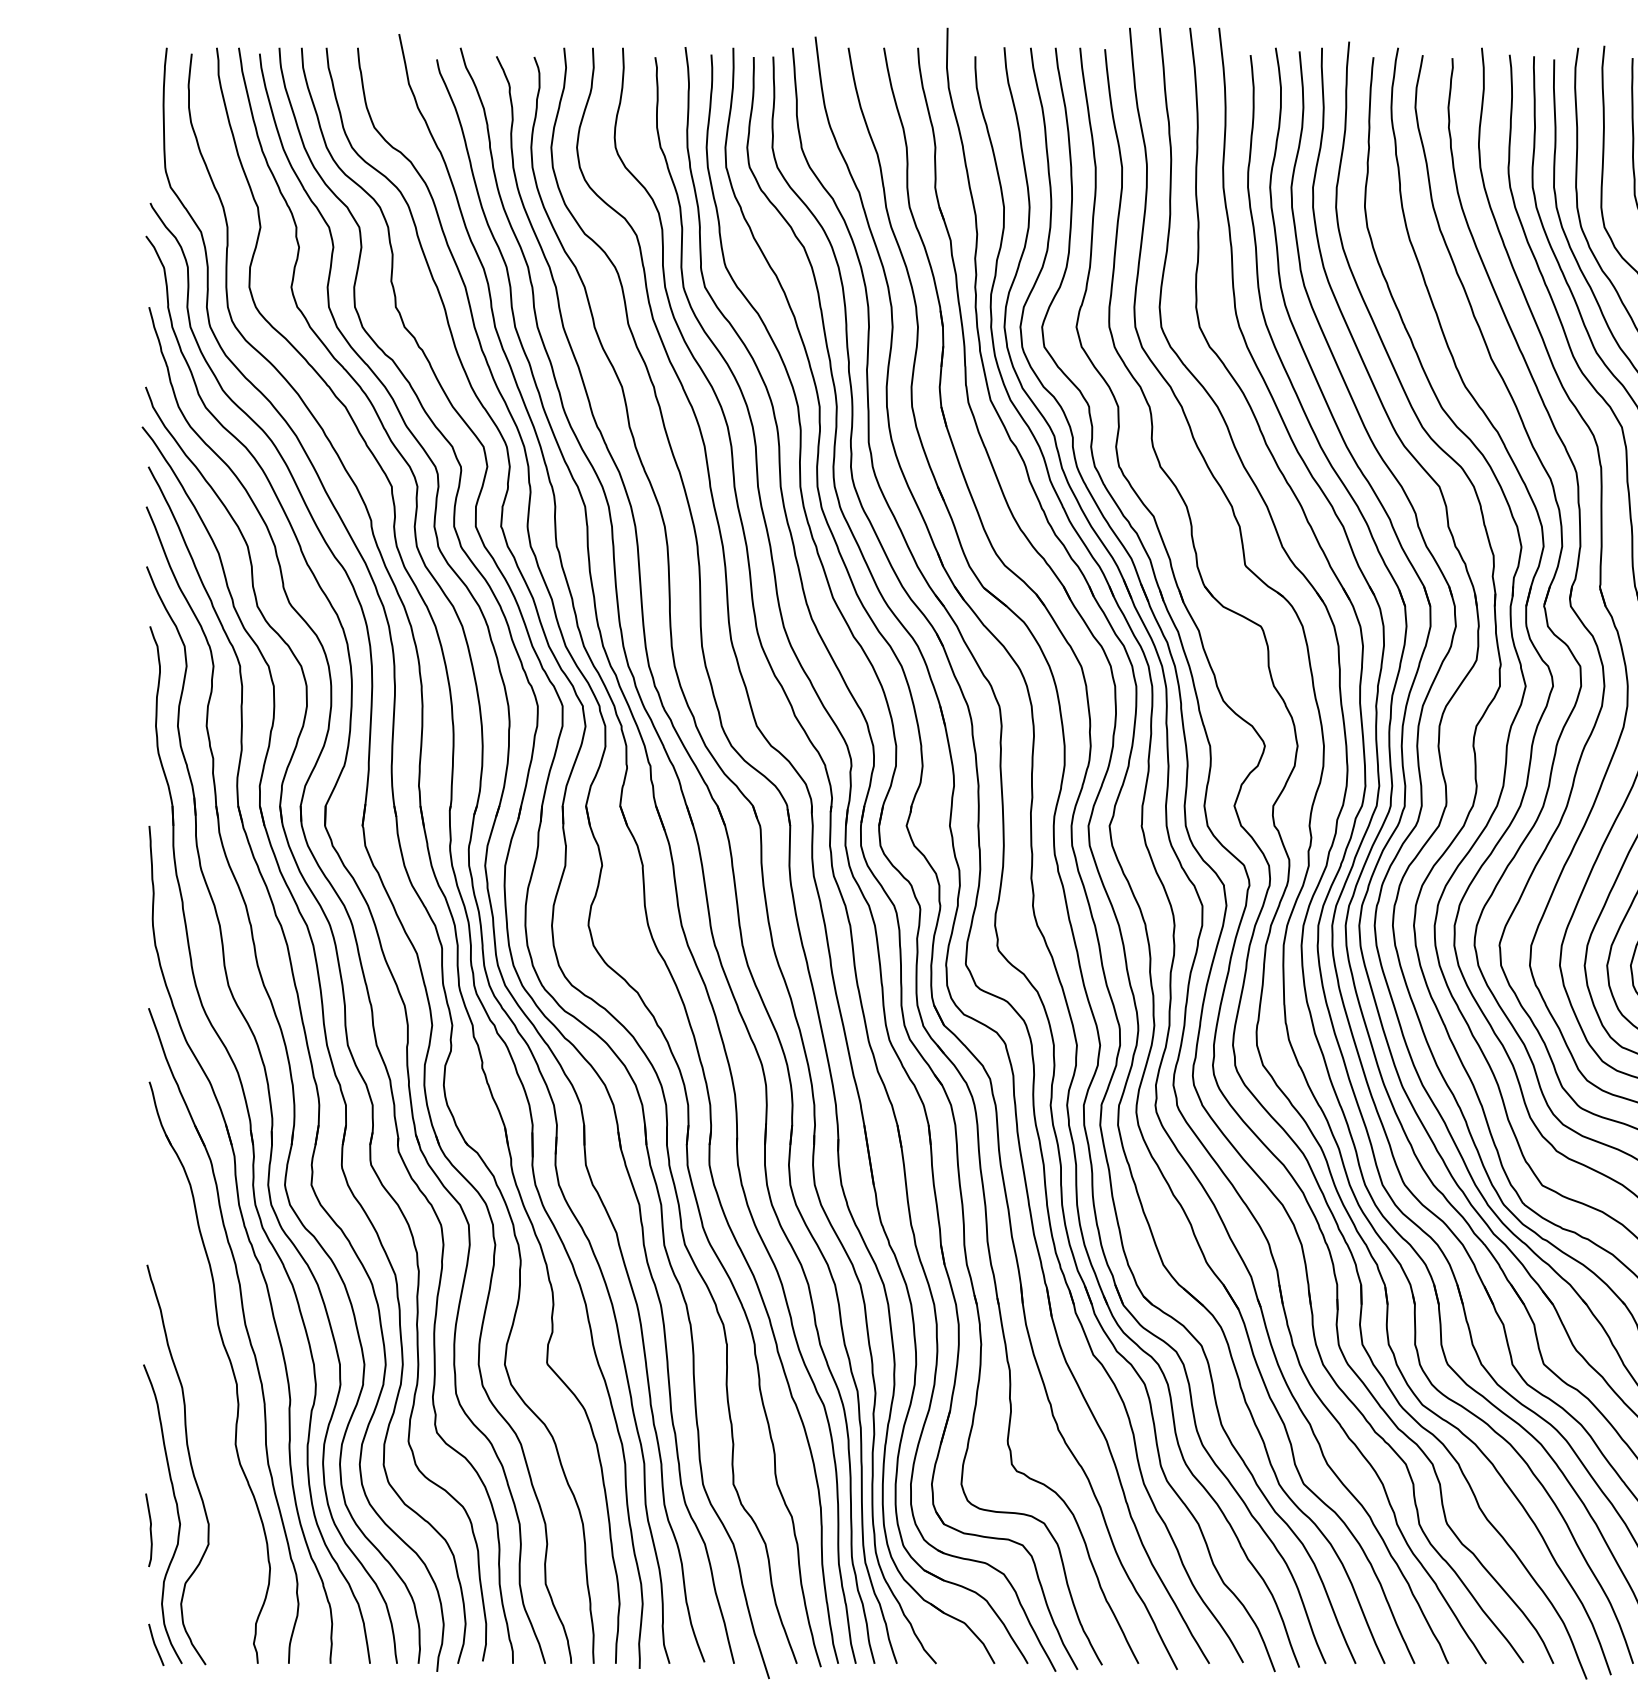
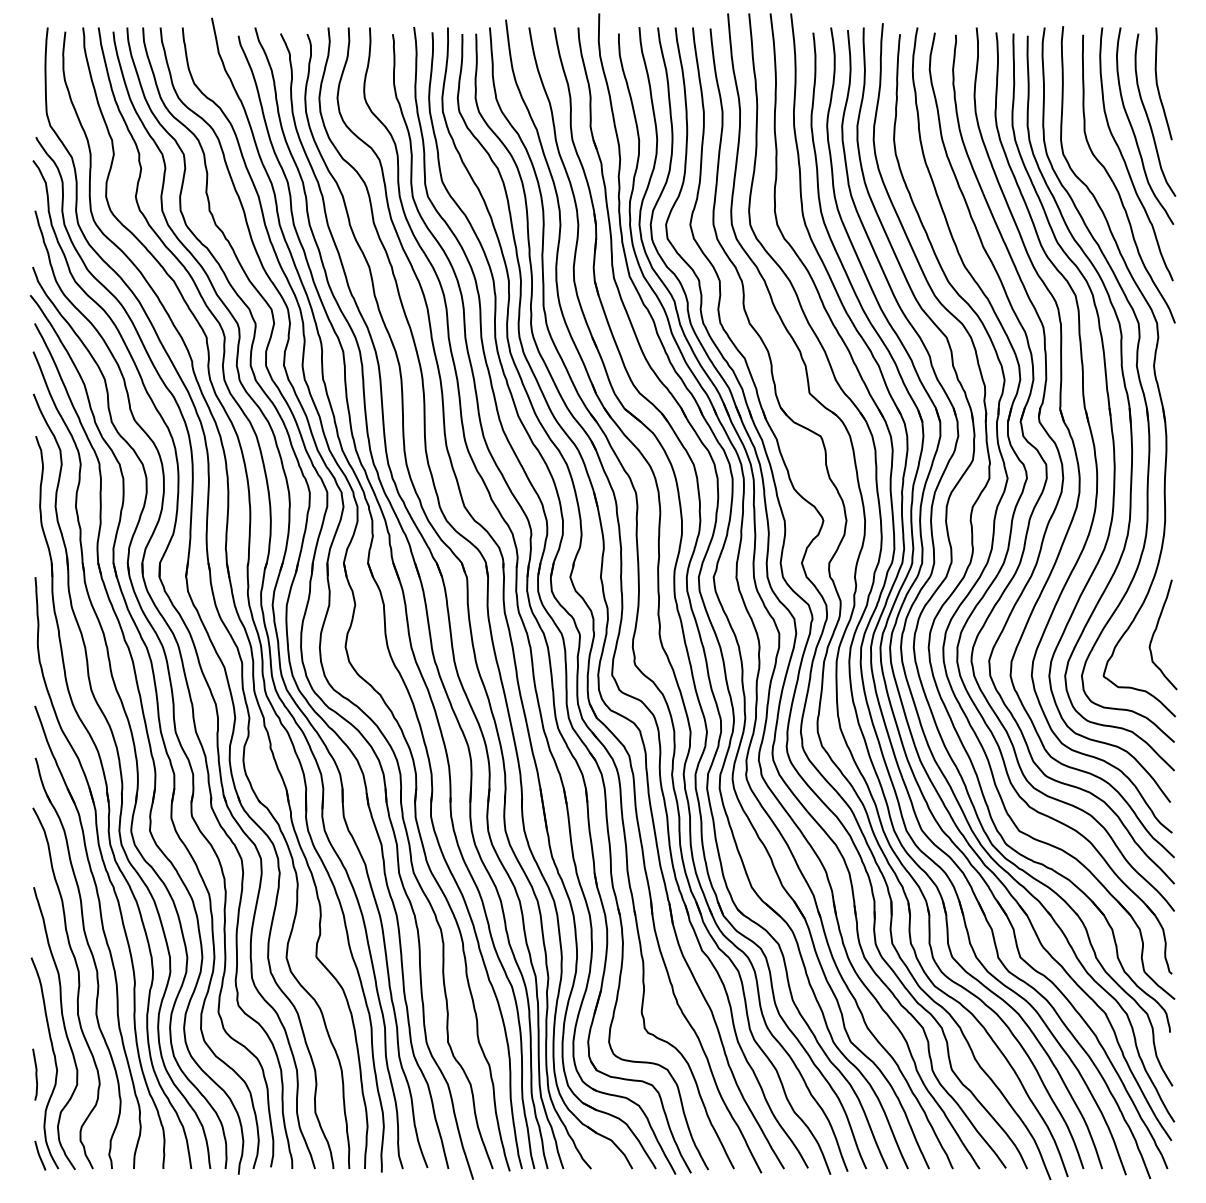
curve: (208, 1409) -> (77, 989), added

